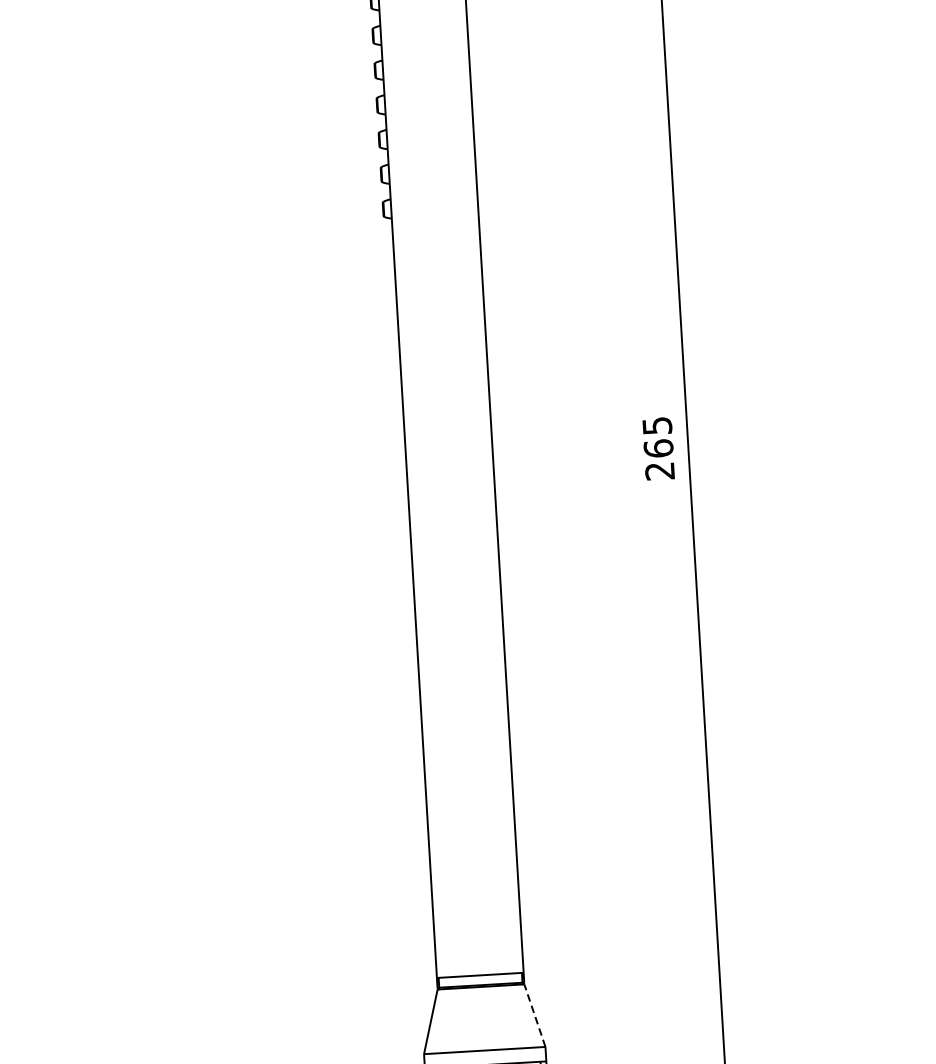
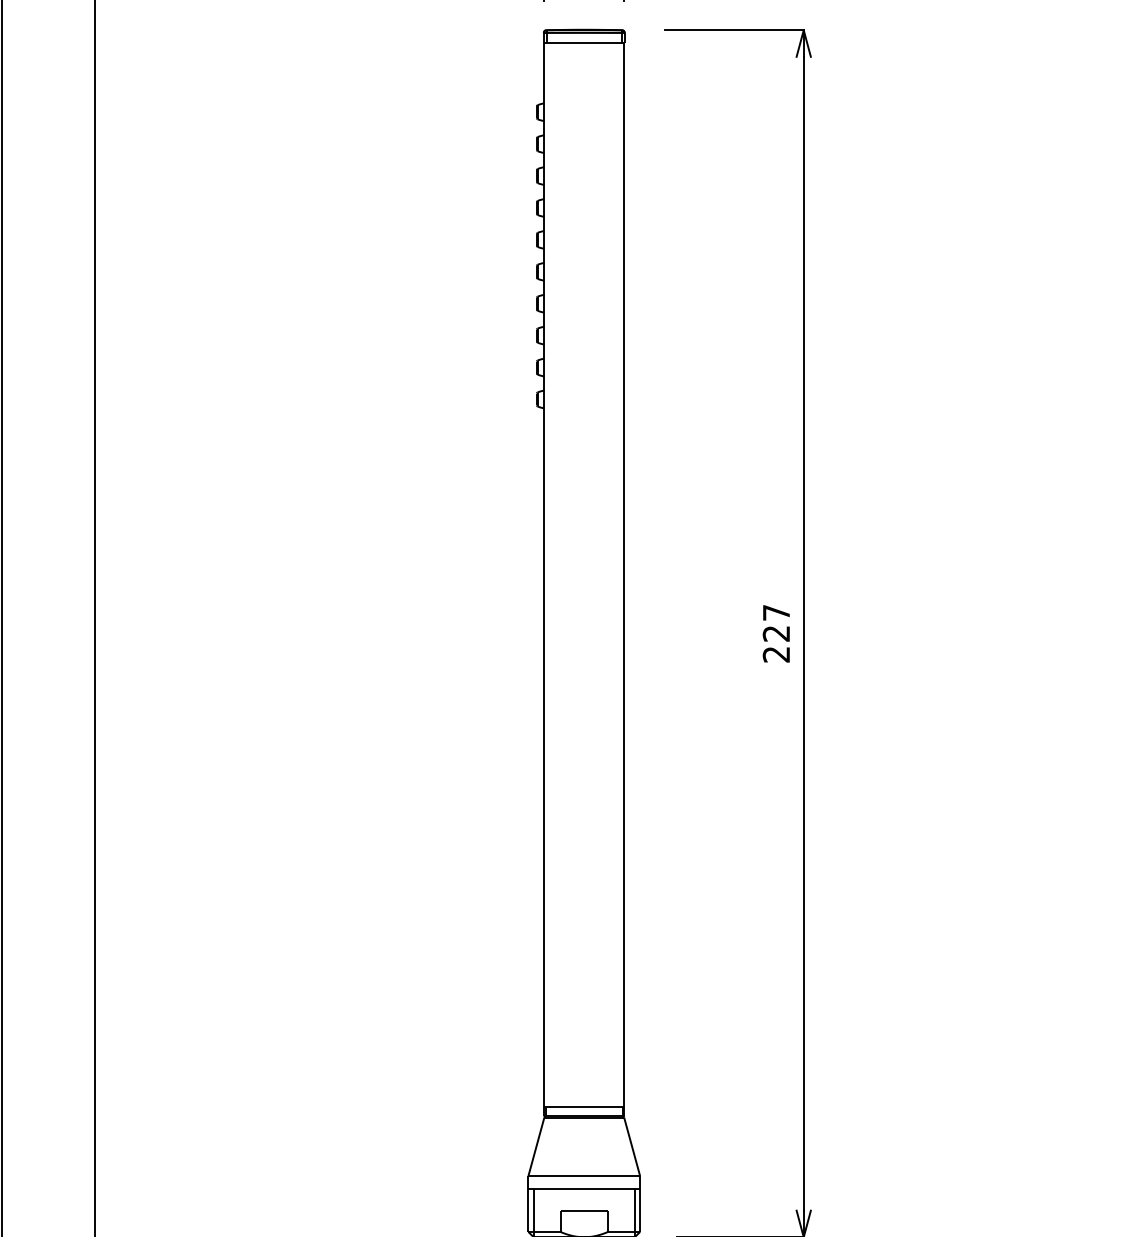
text: (658, 437) -> (776, 623), 265 -> 227
line: (535, 1015) -> (632, 1146), dashed -> solid

